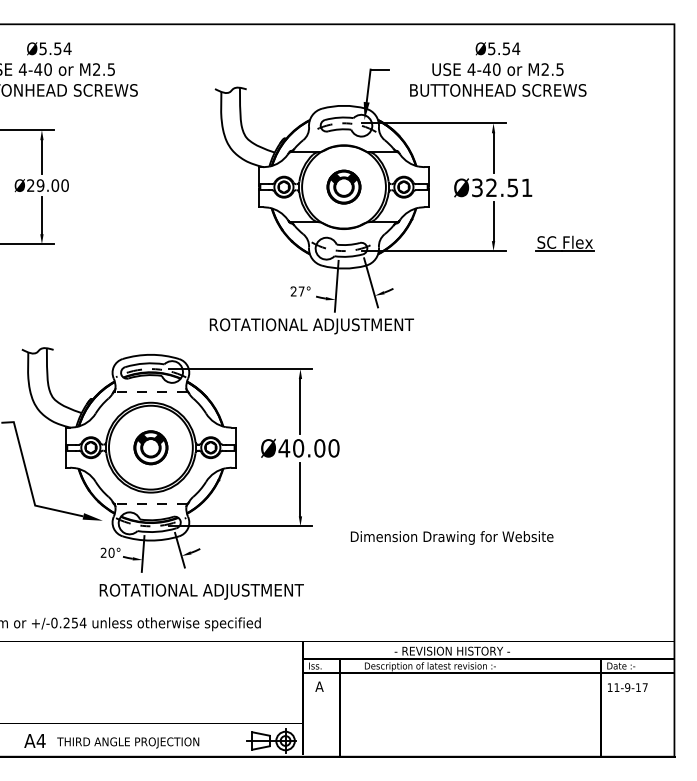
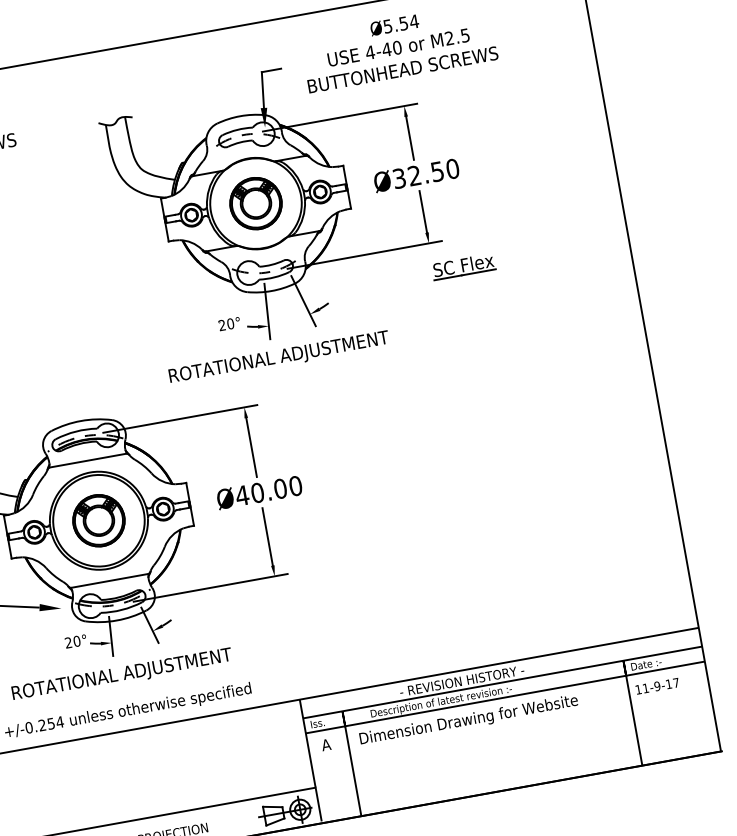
part: (343, 186) -> (255, 202), size x1.43
text: (526, 187) -> (452, 168), Ø32.51 -> Ø32.50
part: (564, 243) -> (463, 266), moved
text: (301, 291) -> (230, 323), 27° -> 20°
text: (311, 326) -> (278, 358), moved
line: (150, 391) -> (87, 460), dashed -> solid
part: (150, 447) -> (98, 520), size x1.43
line: (150, 503) -> (109, 580), dashed -> solid
text: (451, 537) -> (468, 720), moved
text: (201, 591) -> (121, 675), moved

